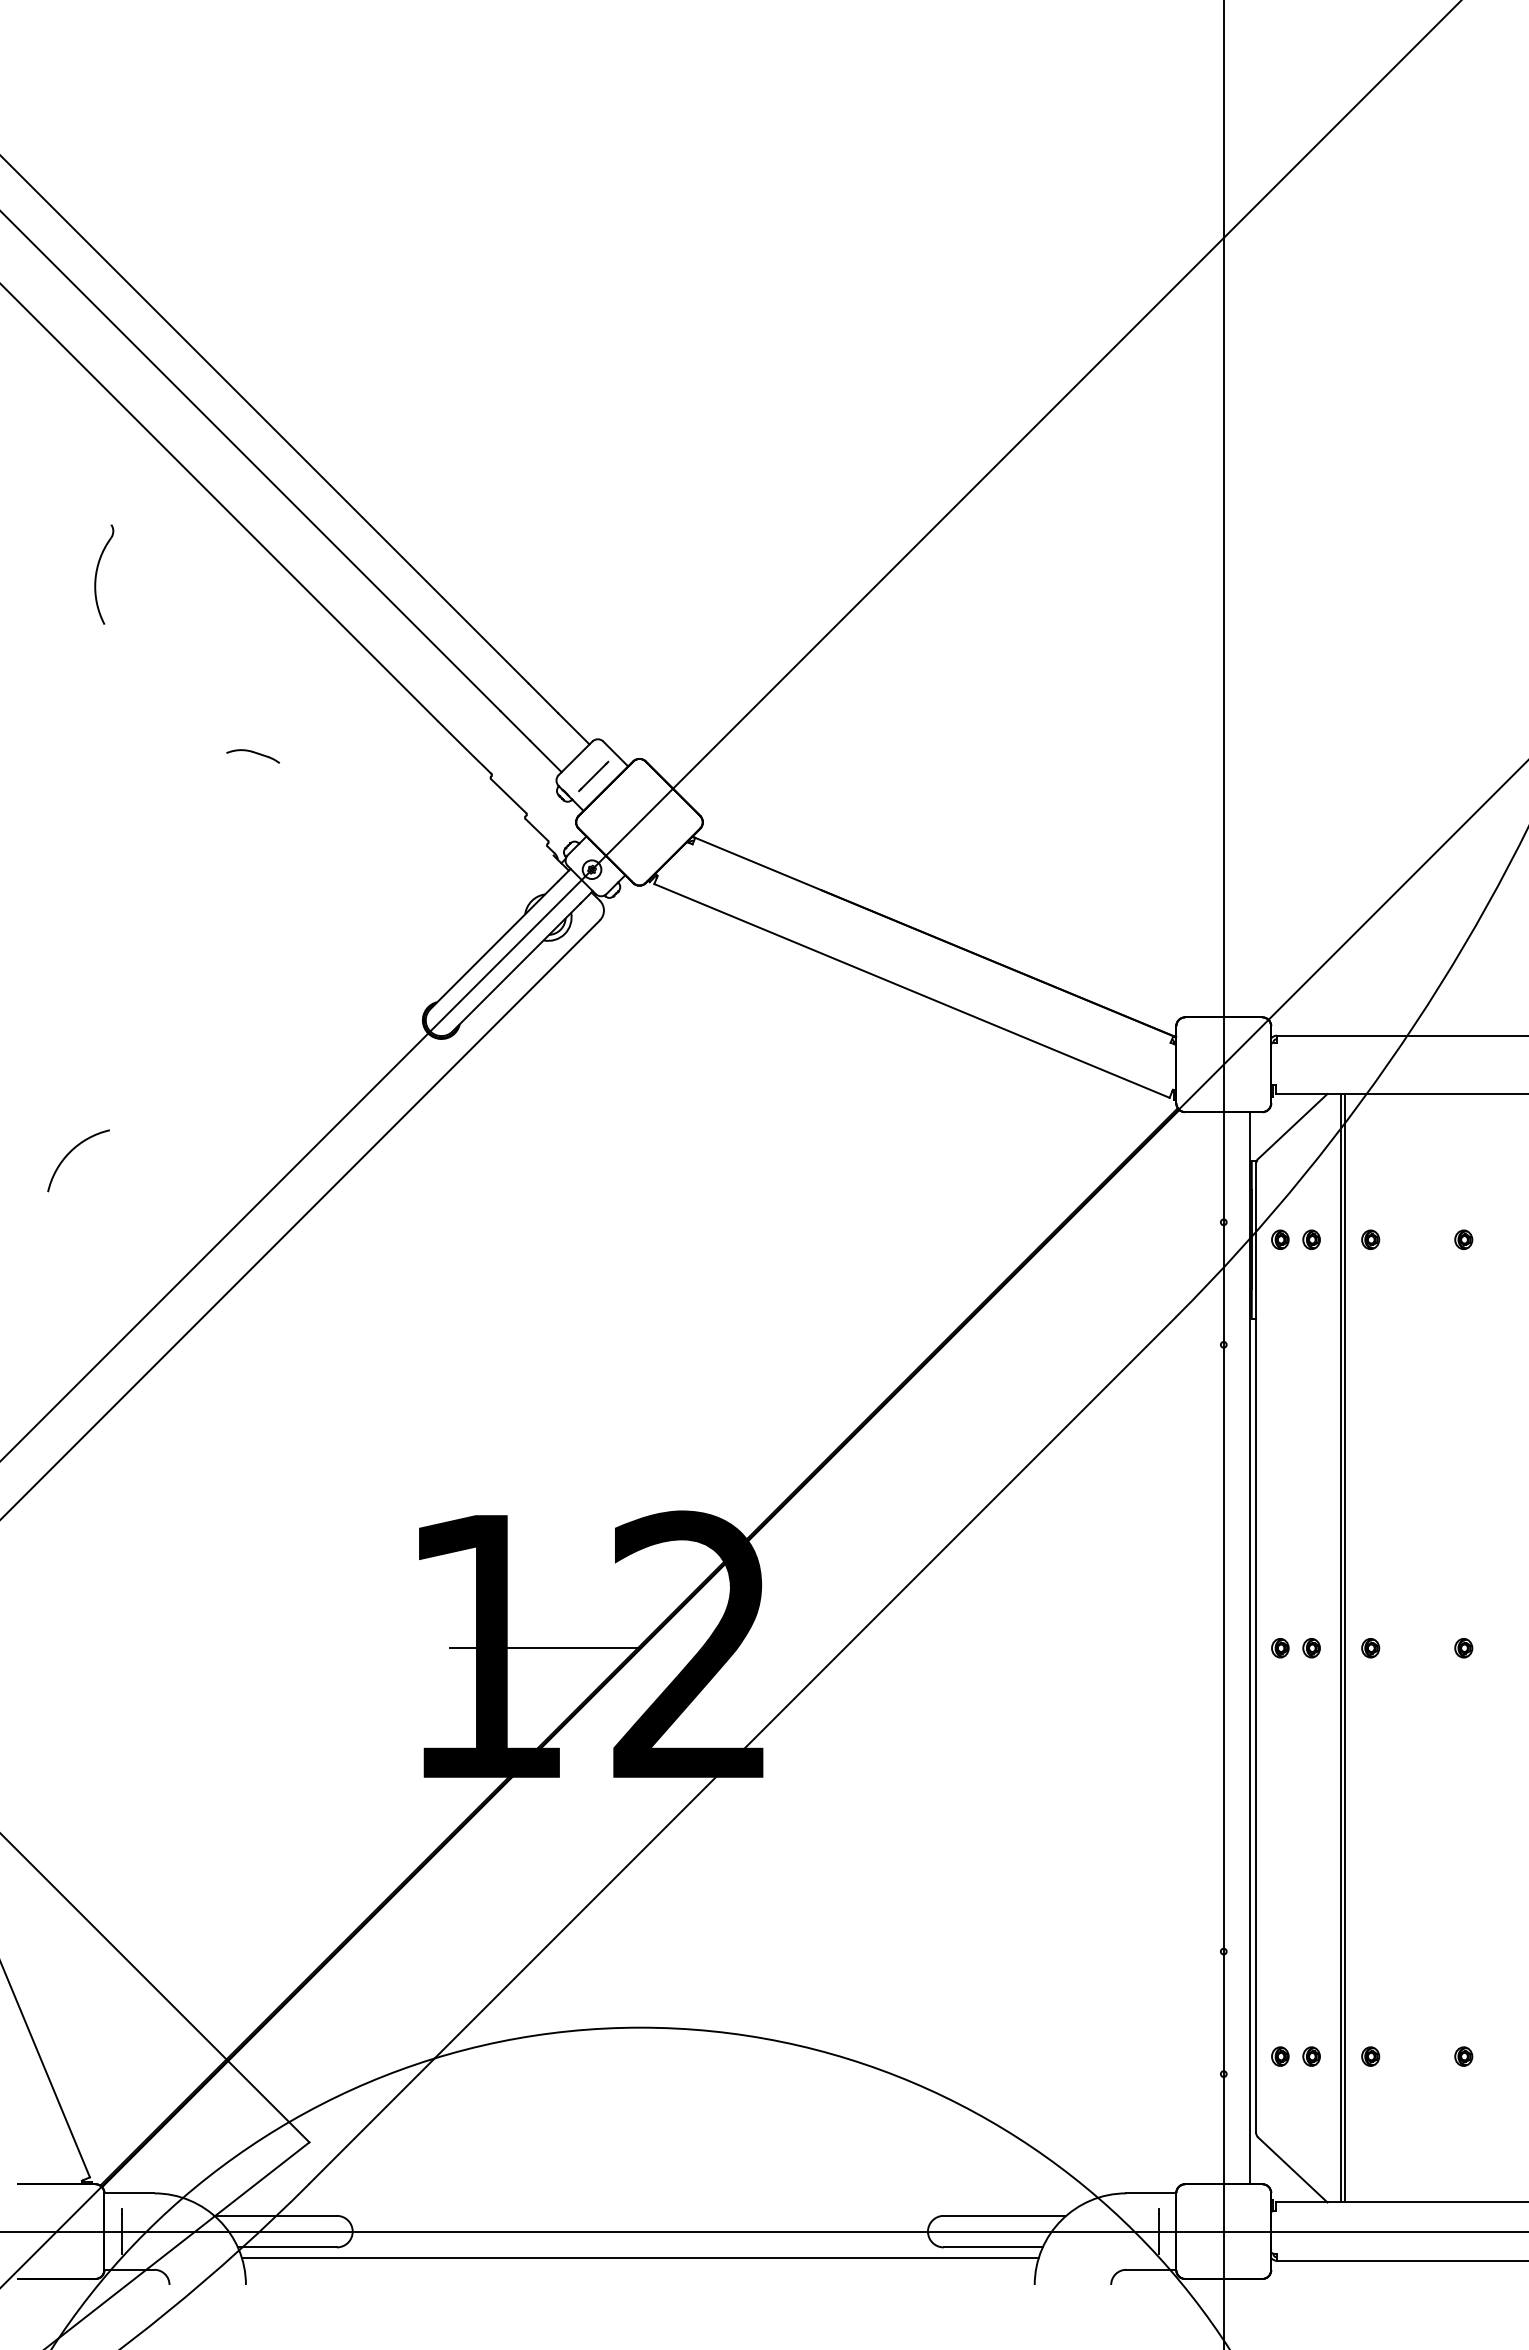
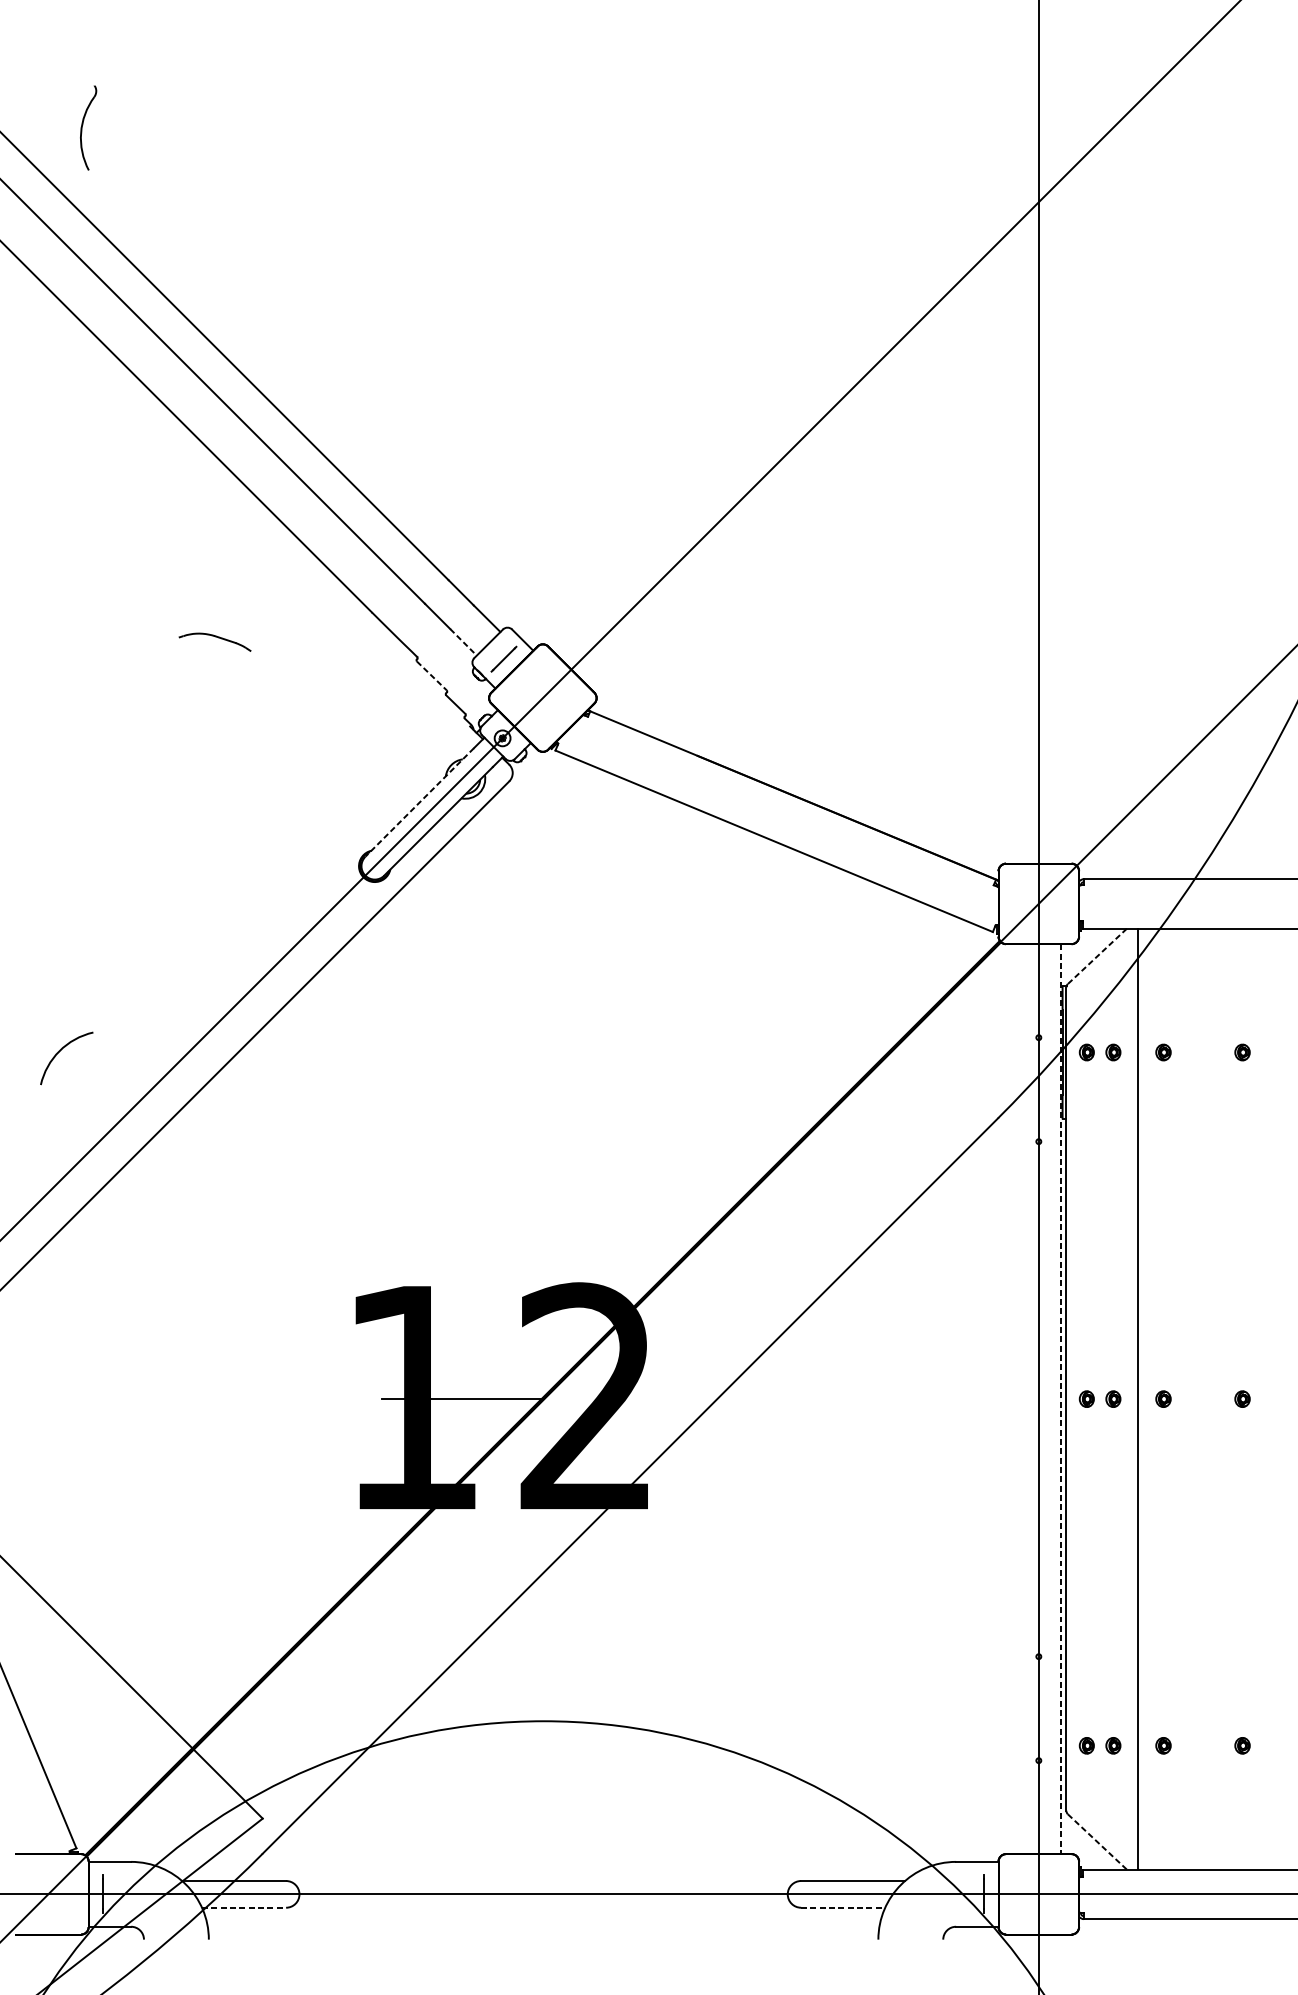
part: (97, 573) -> (82, 127), moved
part: (252, 756) -> (214, 642), size x1.6
line: (546, 756) -> (463, 642), solid -> dashed
line: (508, 796) -> (431, 676), solid -> dashed
line: (494, 945) -> (419, 802), solid -> dashed
line: (1292, 1126) -> (1097, 956), solid -> dashed
arc: (71, 1152) -> (60, 1051), moved
line: (1345, 1647) -> (1142, 1398), removed
line: (1250, 1648) -> (1061, 1399), solid -> dashed
line: (1292, 2169) -> (1097, 1841), solid -> dashed
line: (287, 2247) -> (244, 1907), solid -> dashed
line: (993, 2247) -> (843, 1907), solid -> dashed
line: (639, 2257) -> (542, 1916), removed

